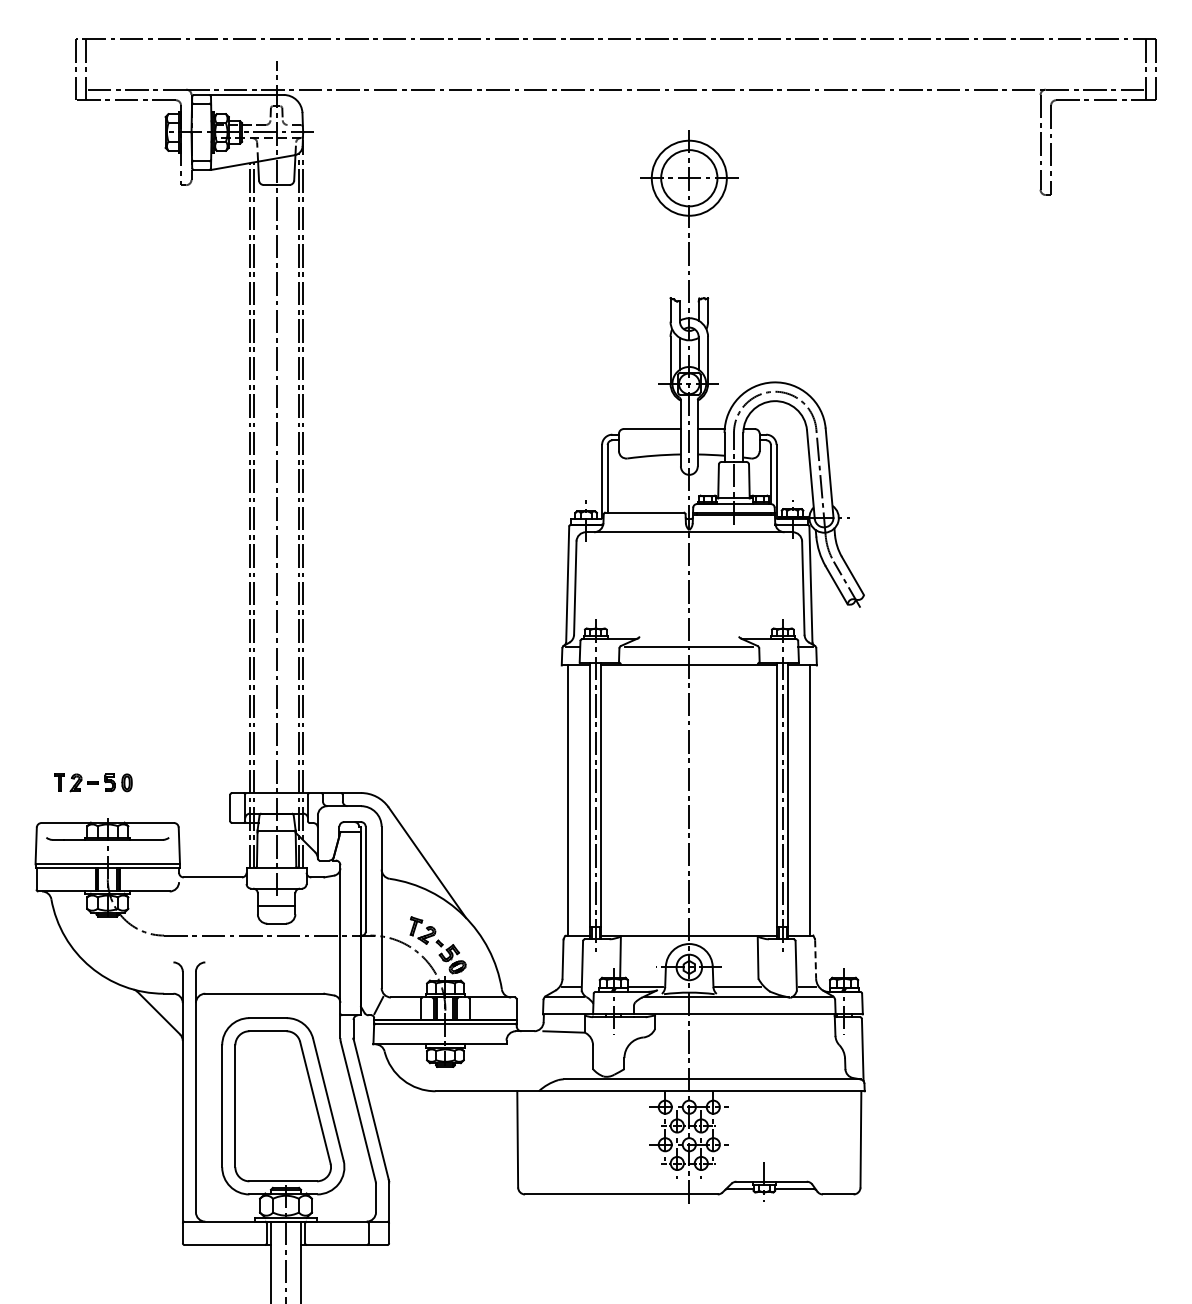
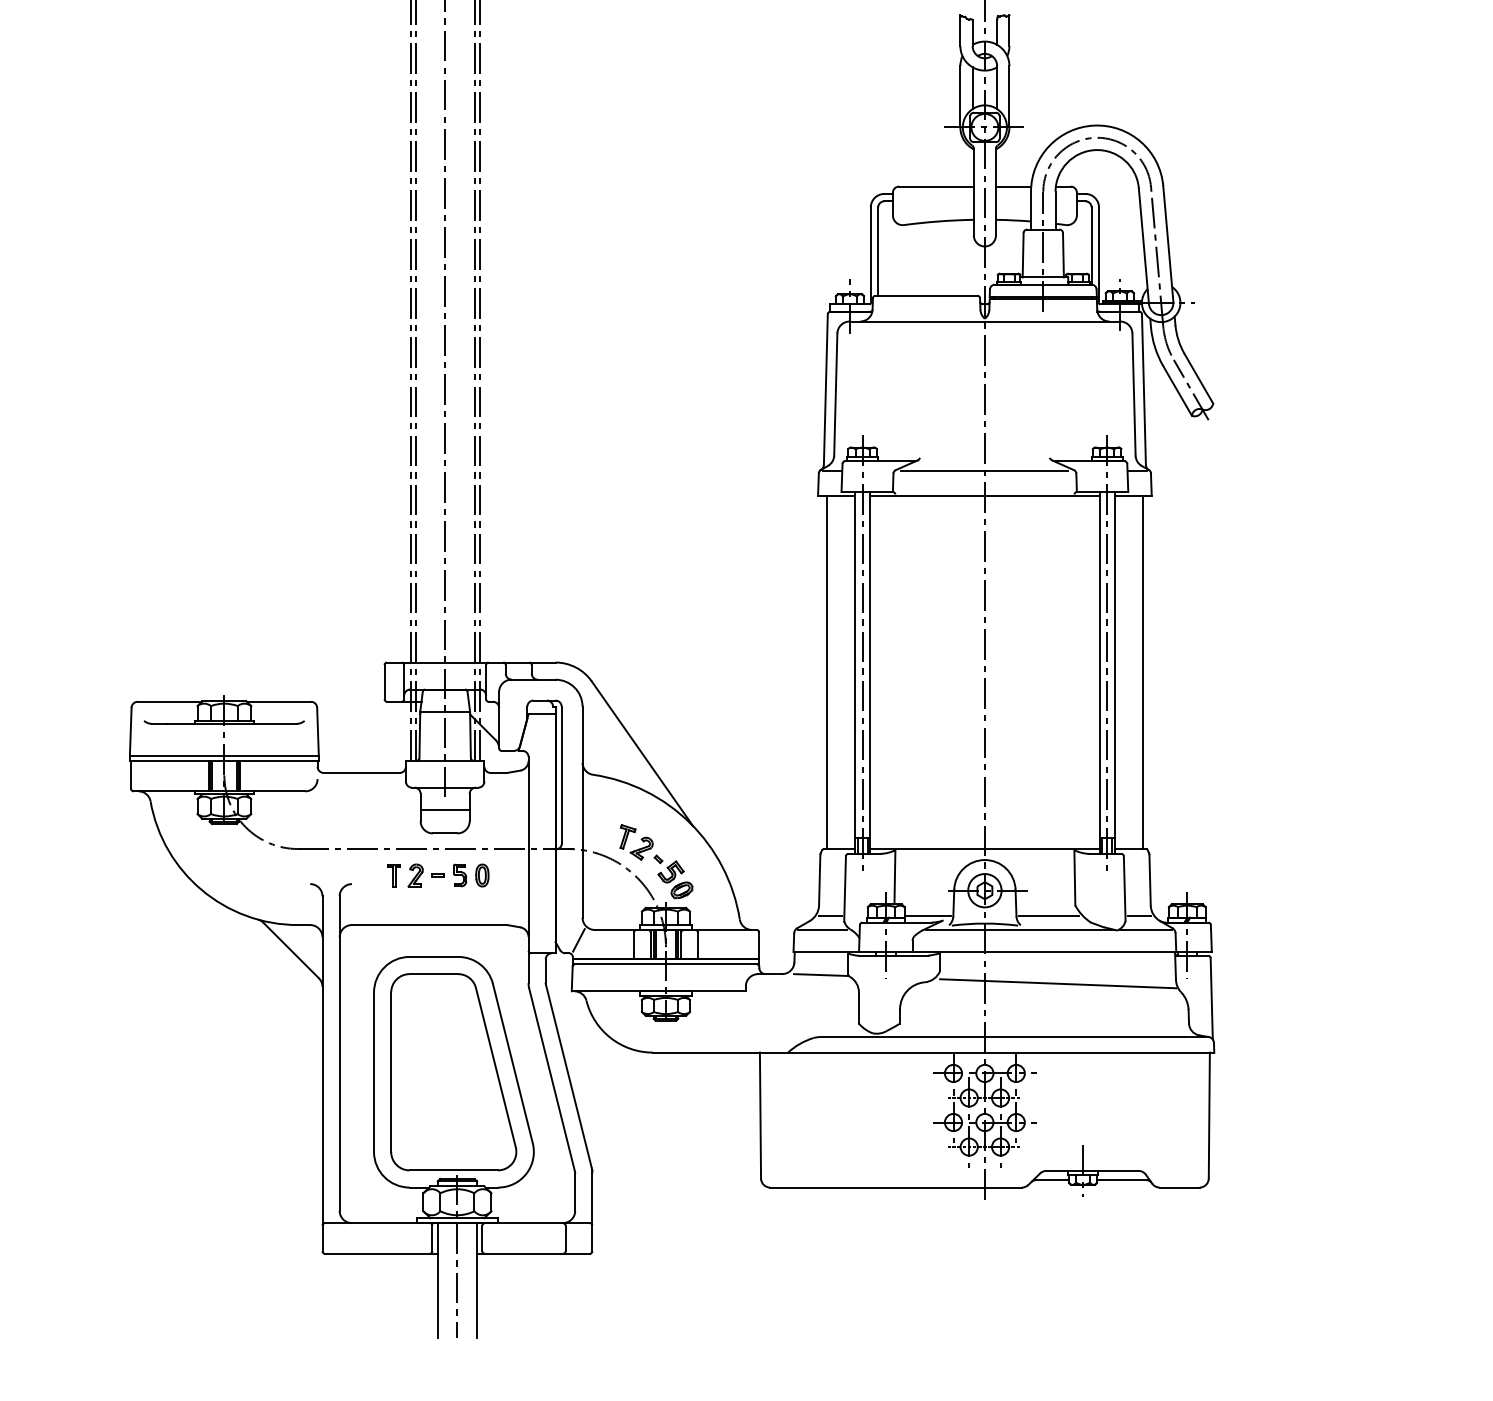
part: (93, 782) -> (438, 875), moved
line: (815, 960) -> (1149, 881), dashed -> solid
line: (745, 1038) -> (1058, 983), added

